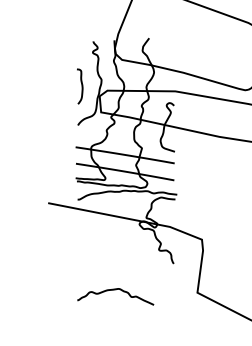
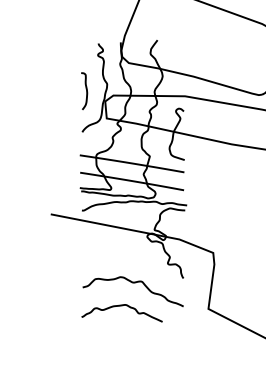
curve: (126, 268) -> (133, 283), added

